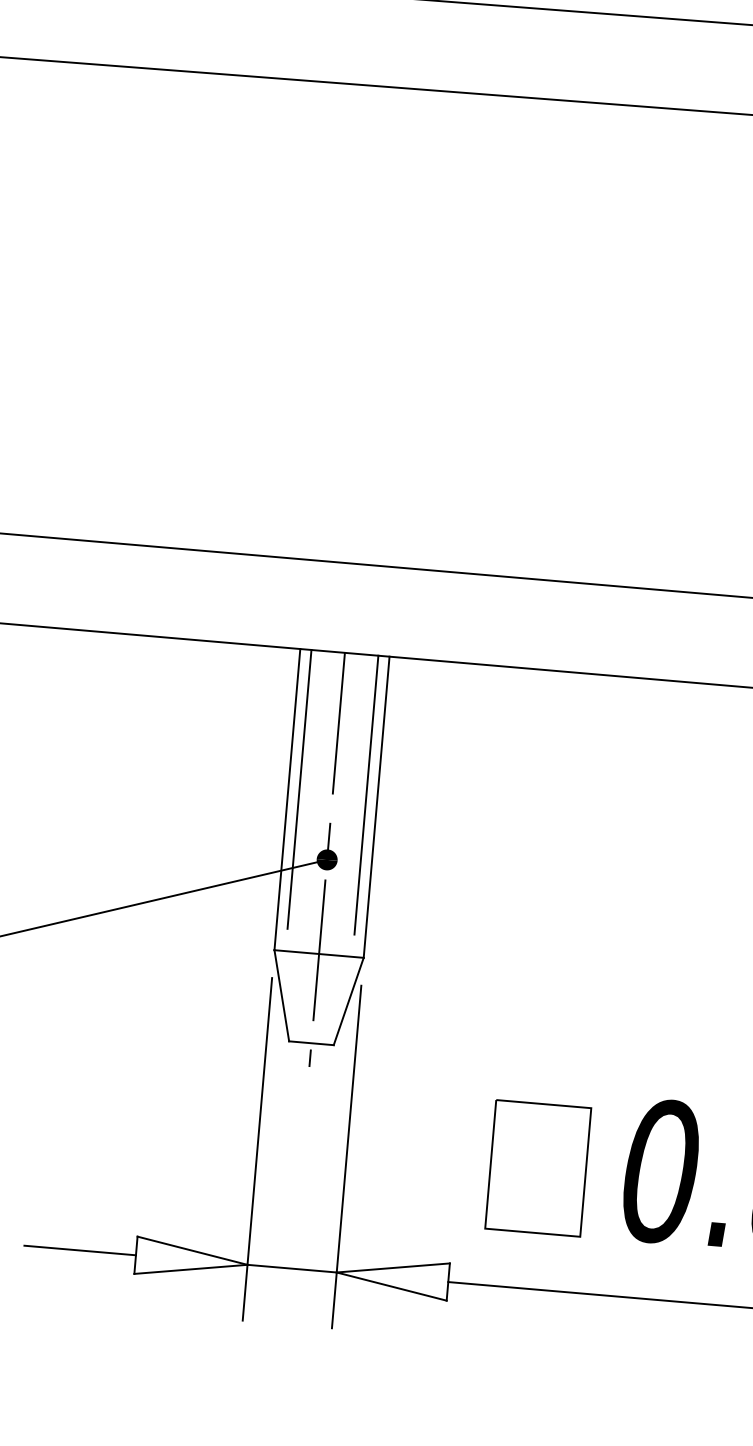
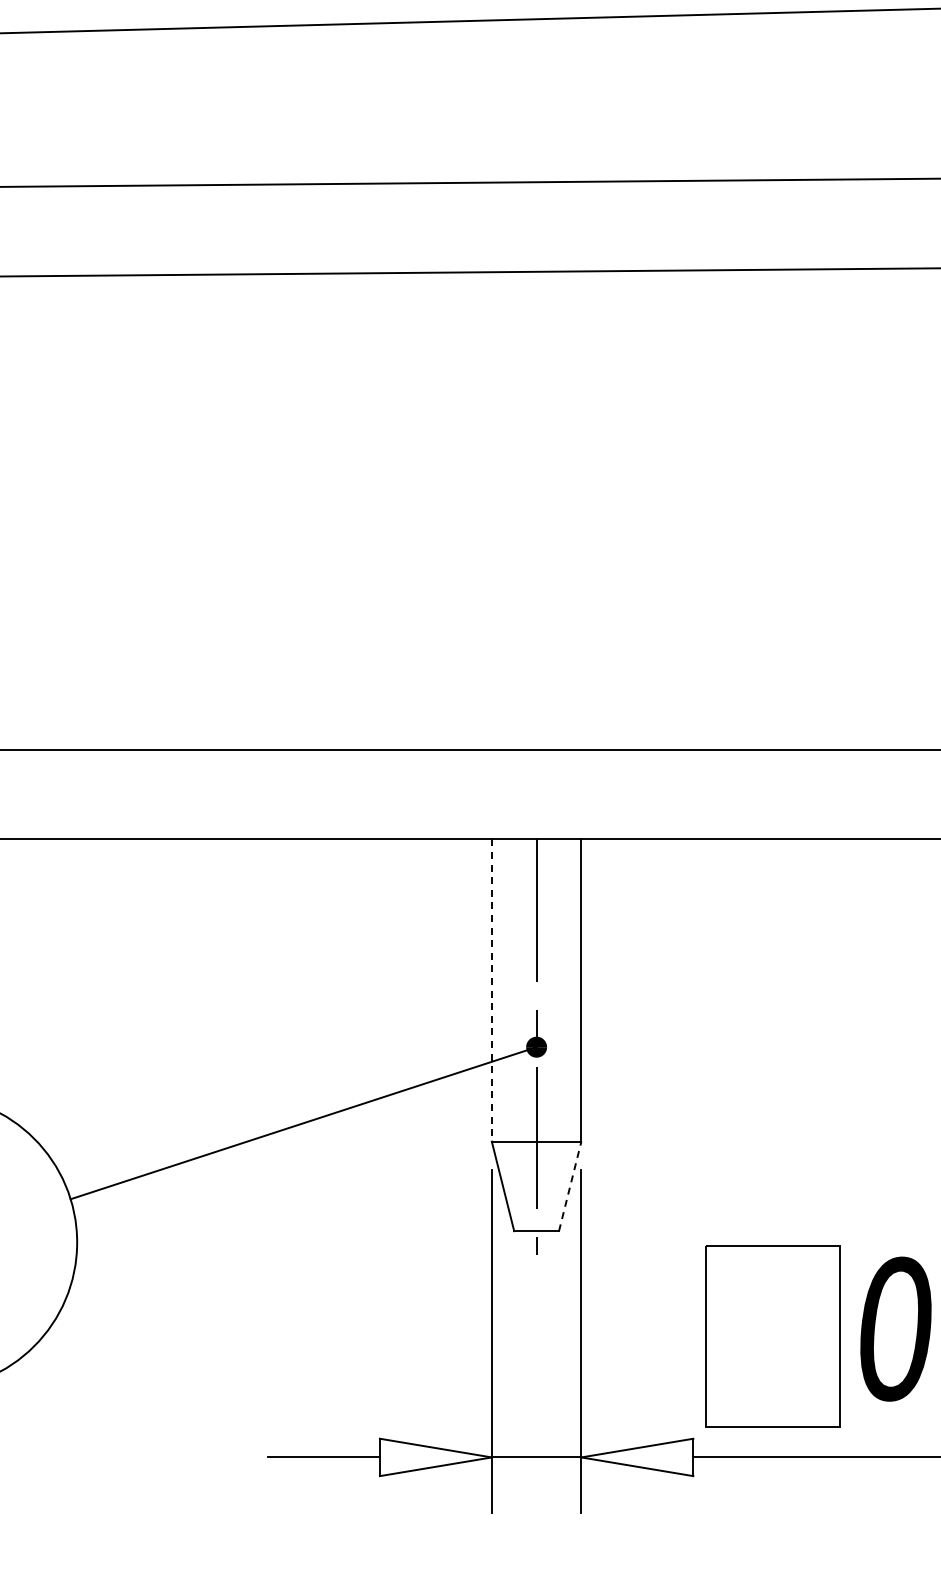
line: (299, 789) -> (503, 979), removed
line: (366, 795) -> (570, 979), removed
line: (286, 800) -> (491, 991), solid -> dashed
line: (349, 1000) -> (570, 1185), solid -> dashed
part: (538, 1168) -> (773, 1336), size x1.4

